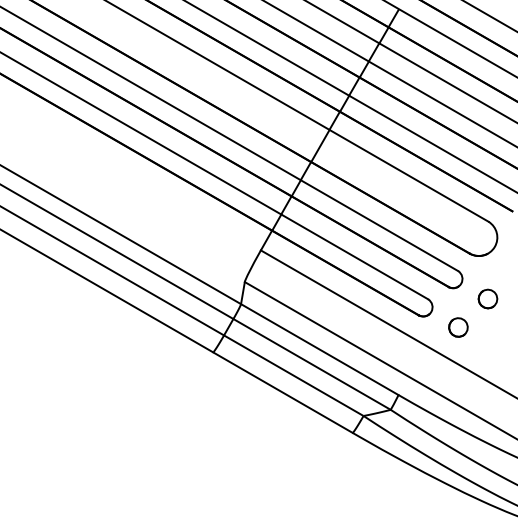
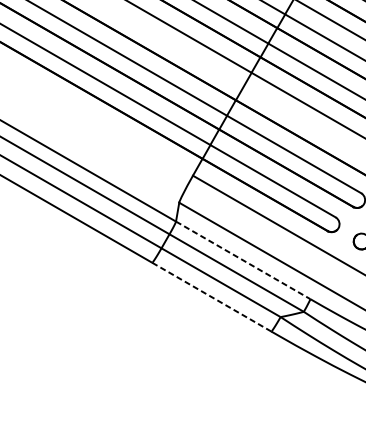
line: (319, 349) -> (243, 260), solid -> dashed
line: (282, 392) -> (211, 297), solid -> dashed

